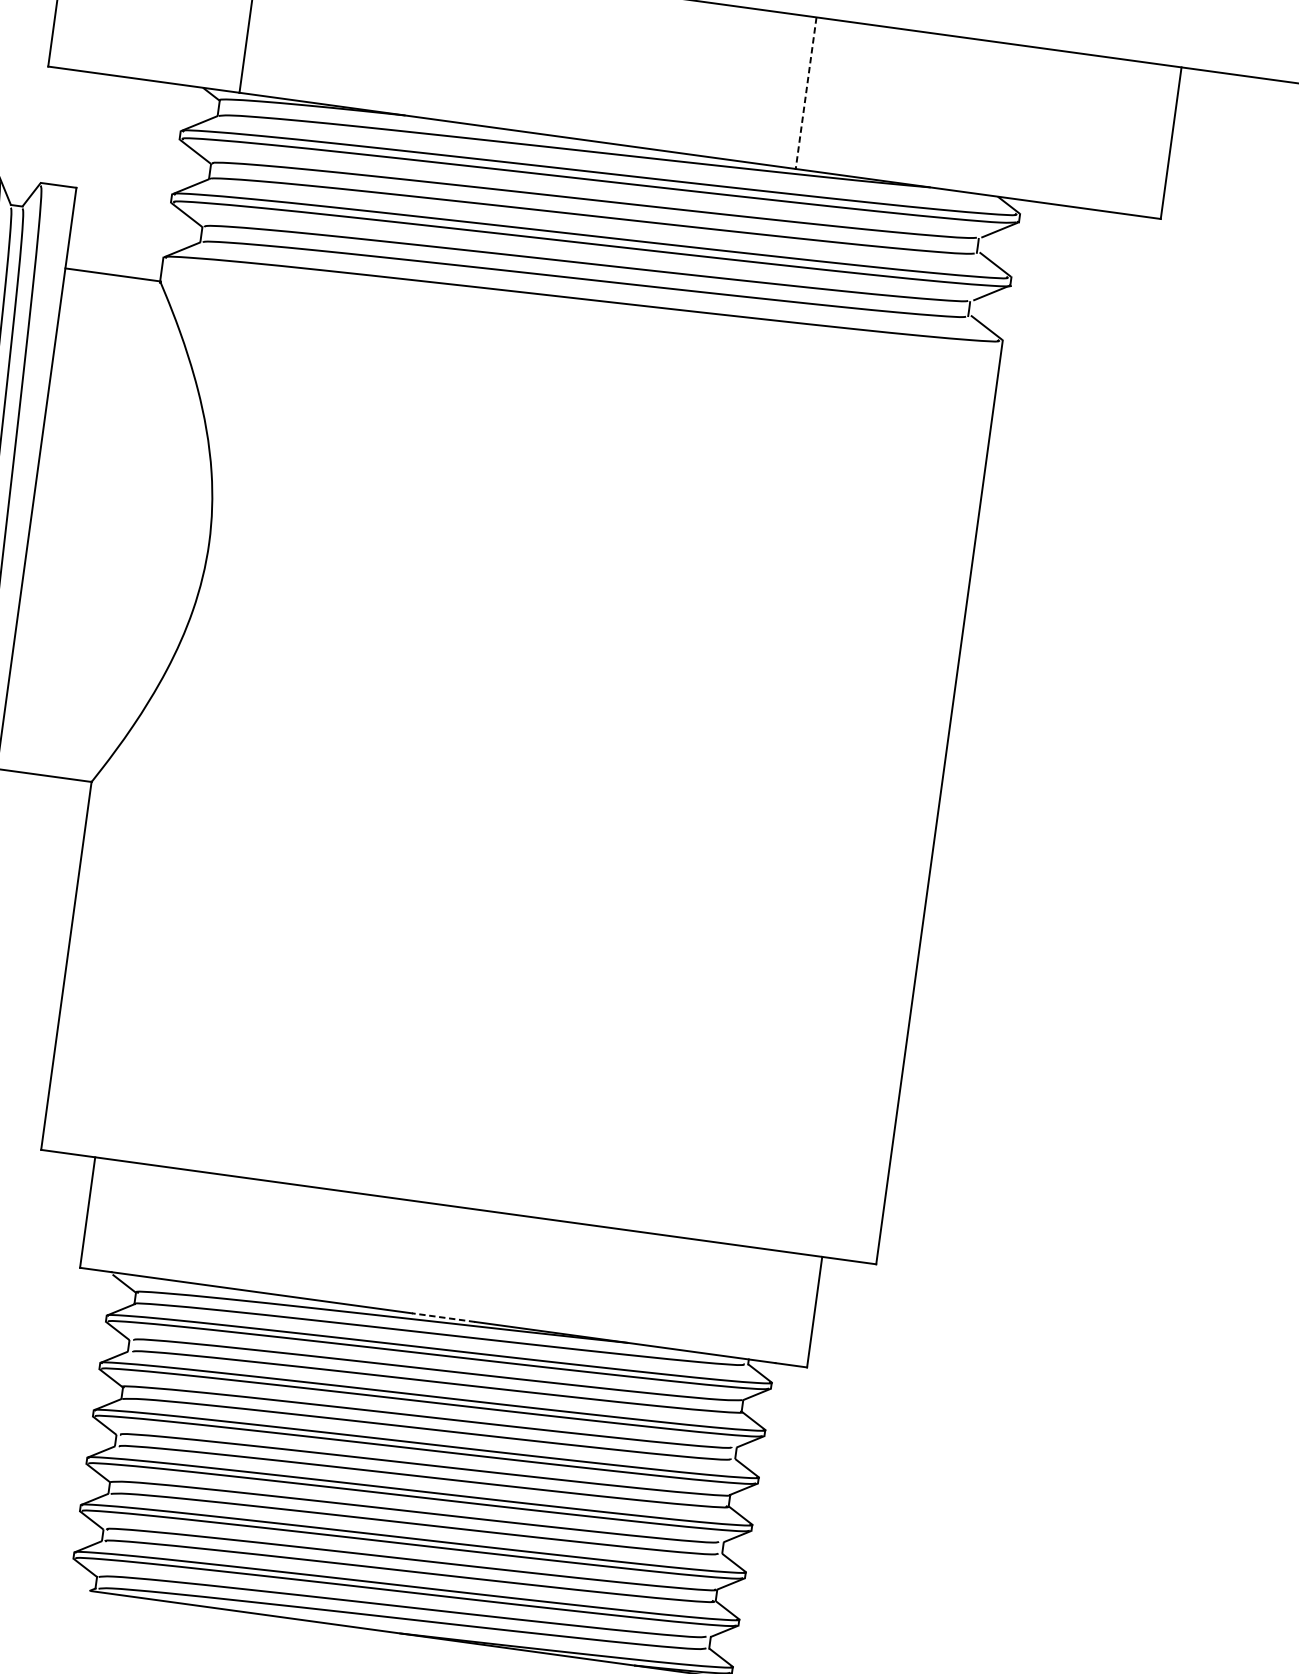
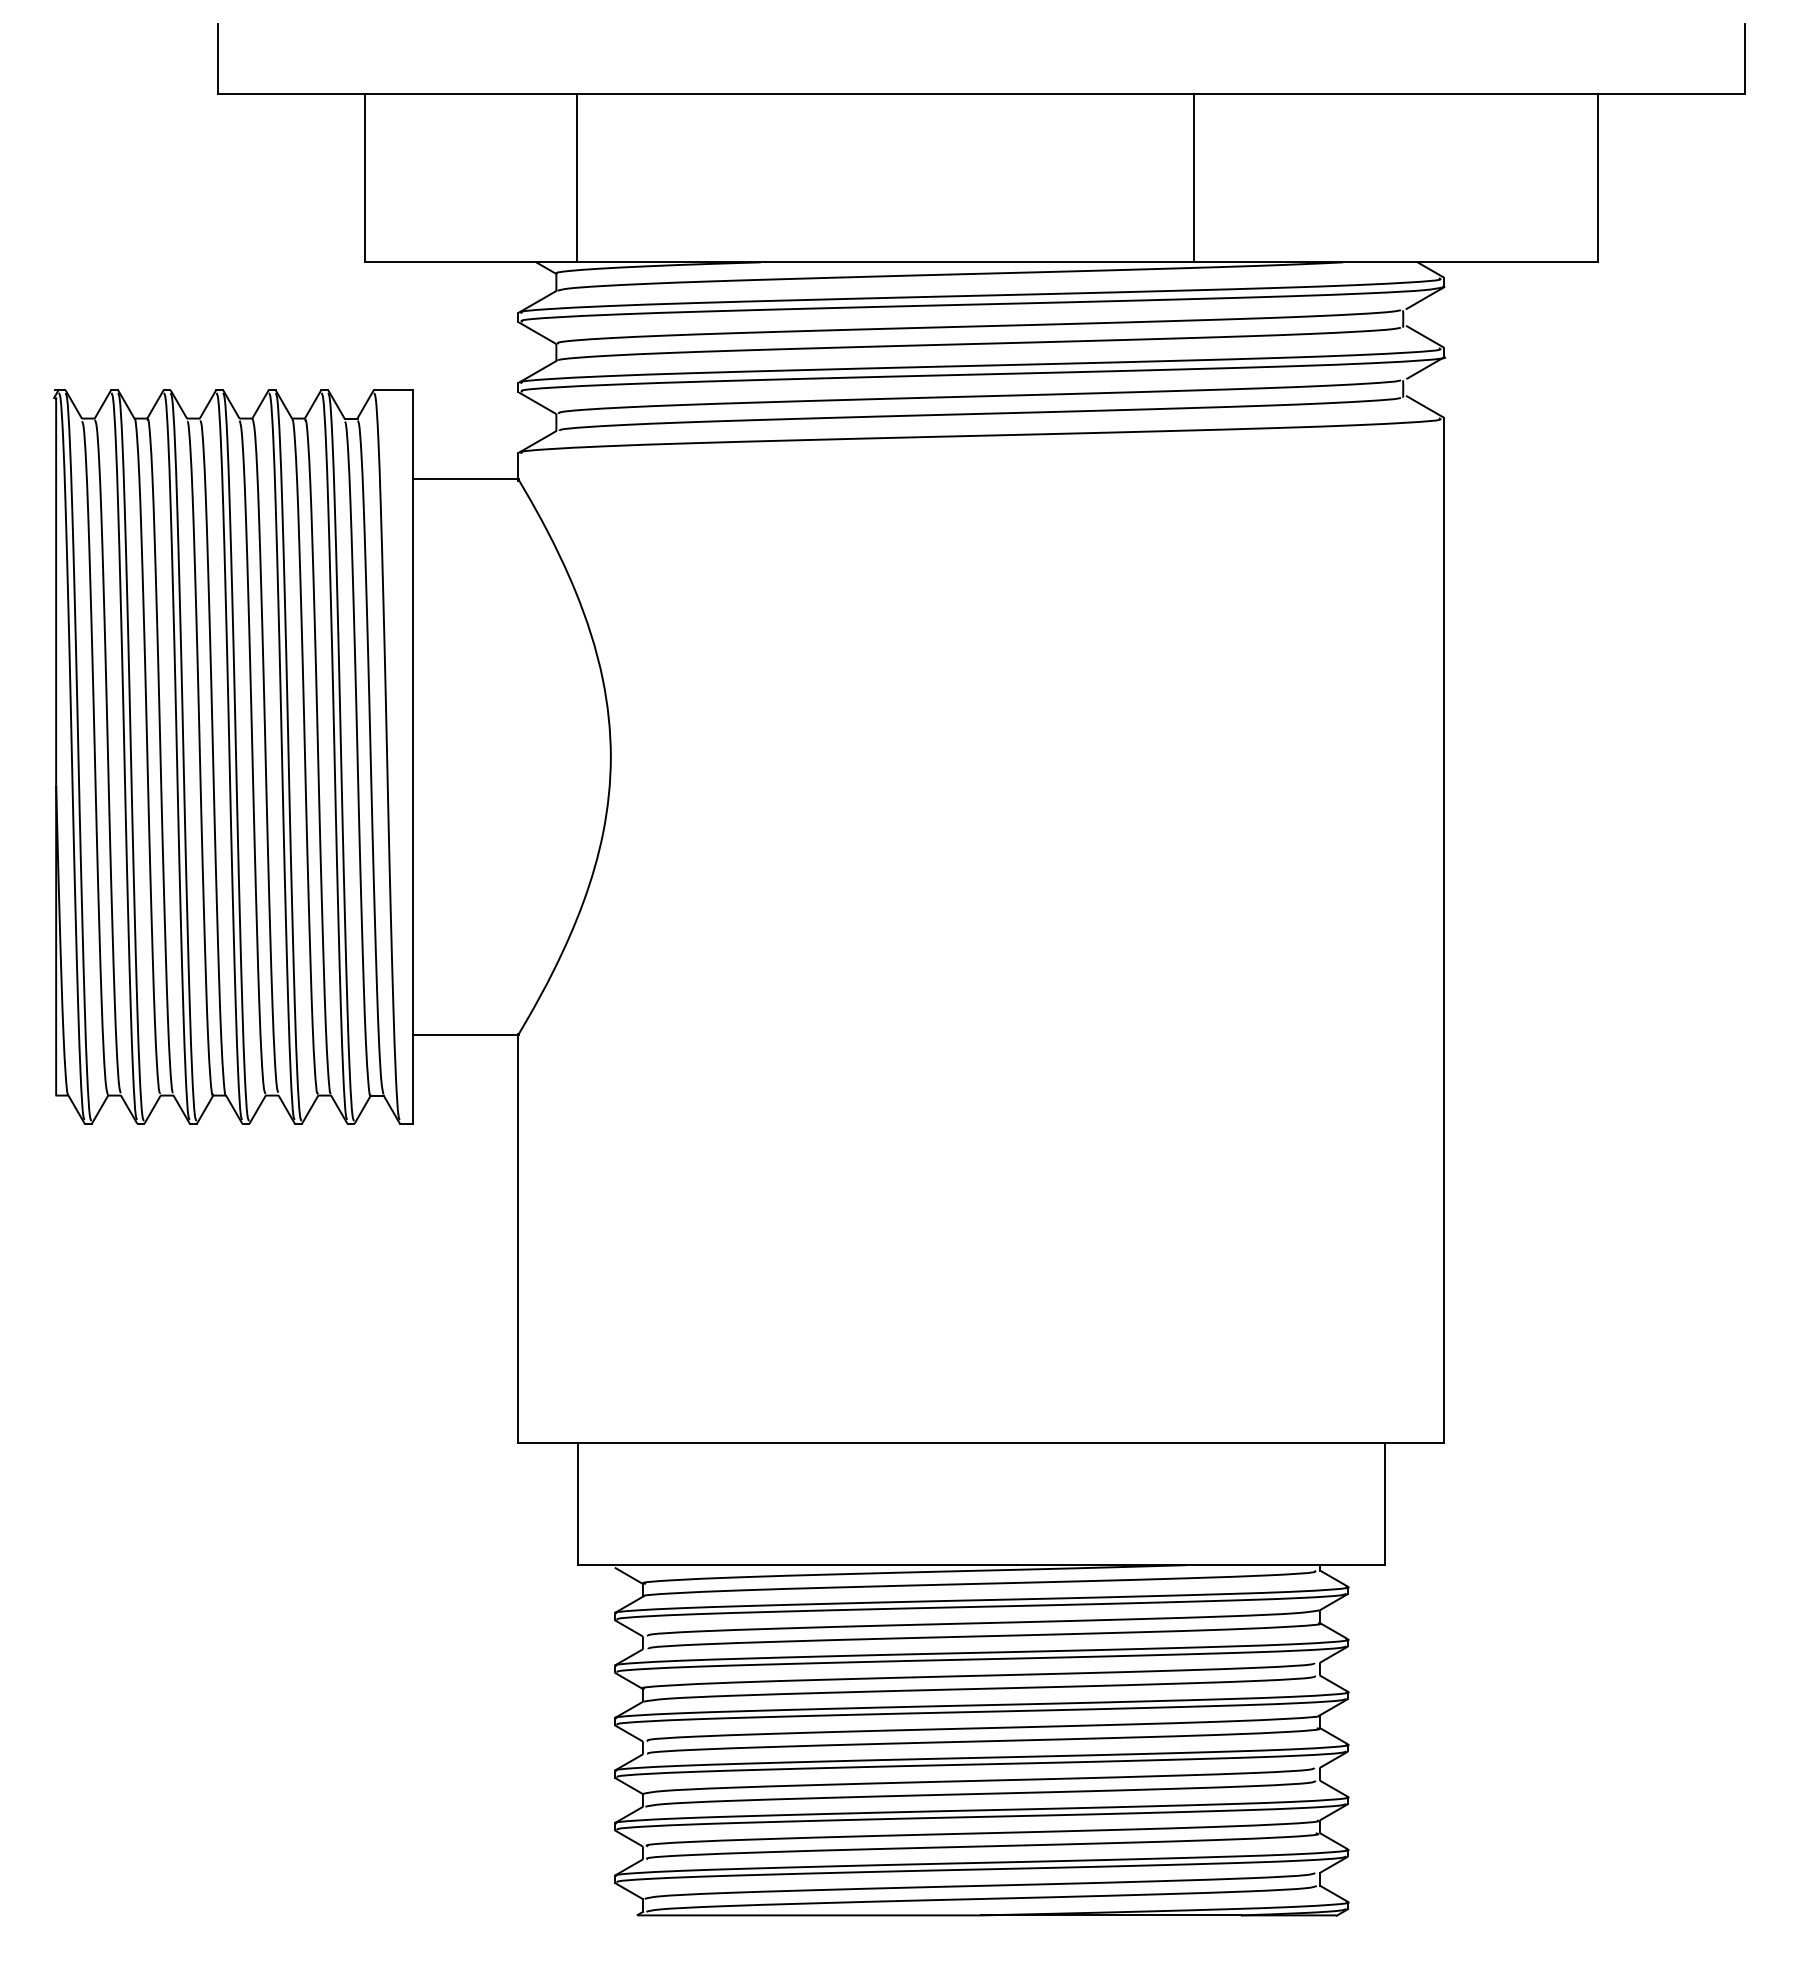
line: (806, 93) -> (1193, 178), dashed -> solid
line: (442, 1317) -> (980, 1565), dashed -> solid

